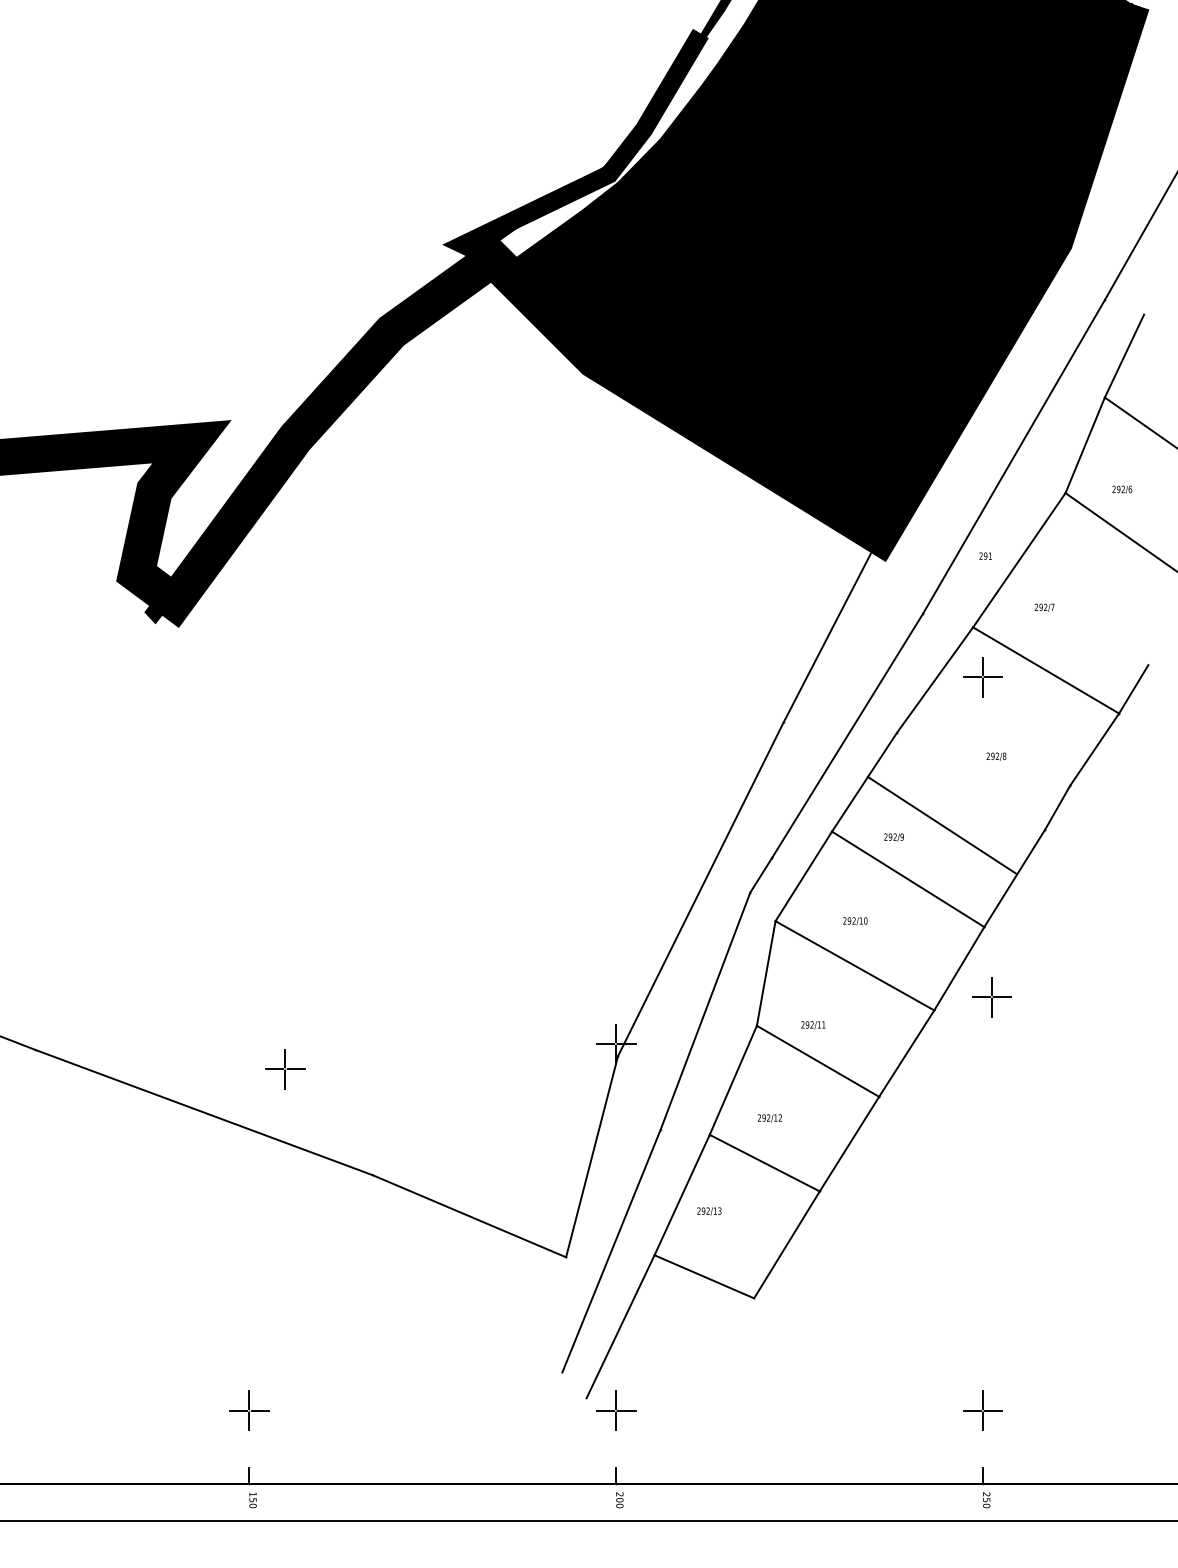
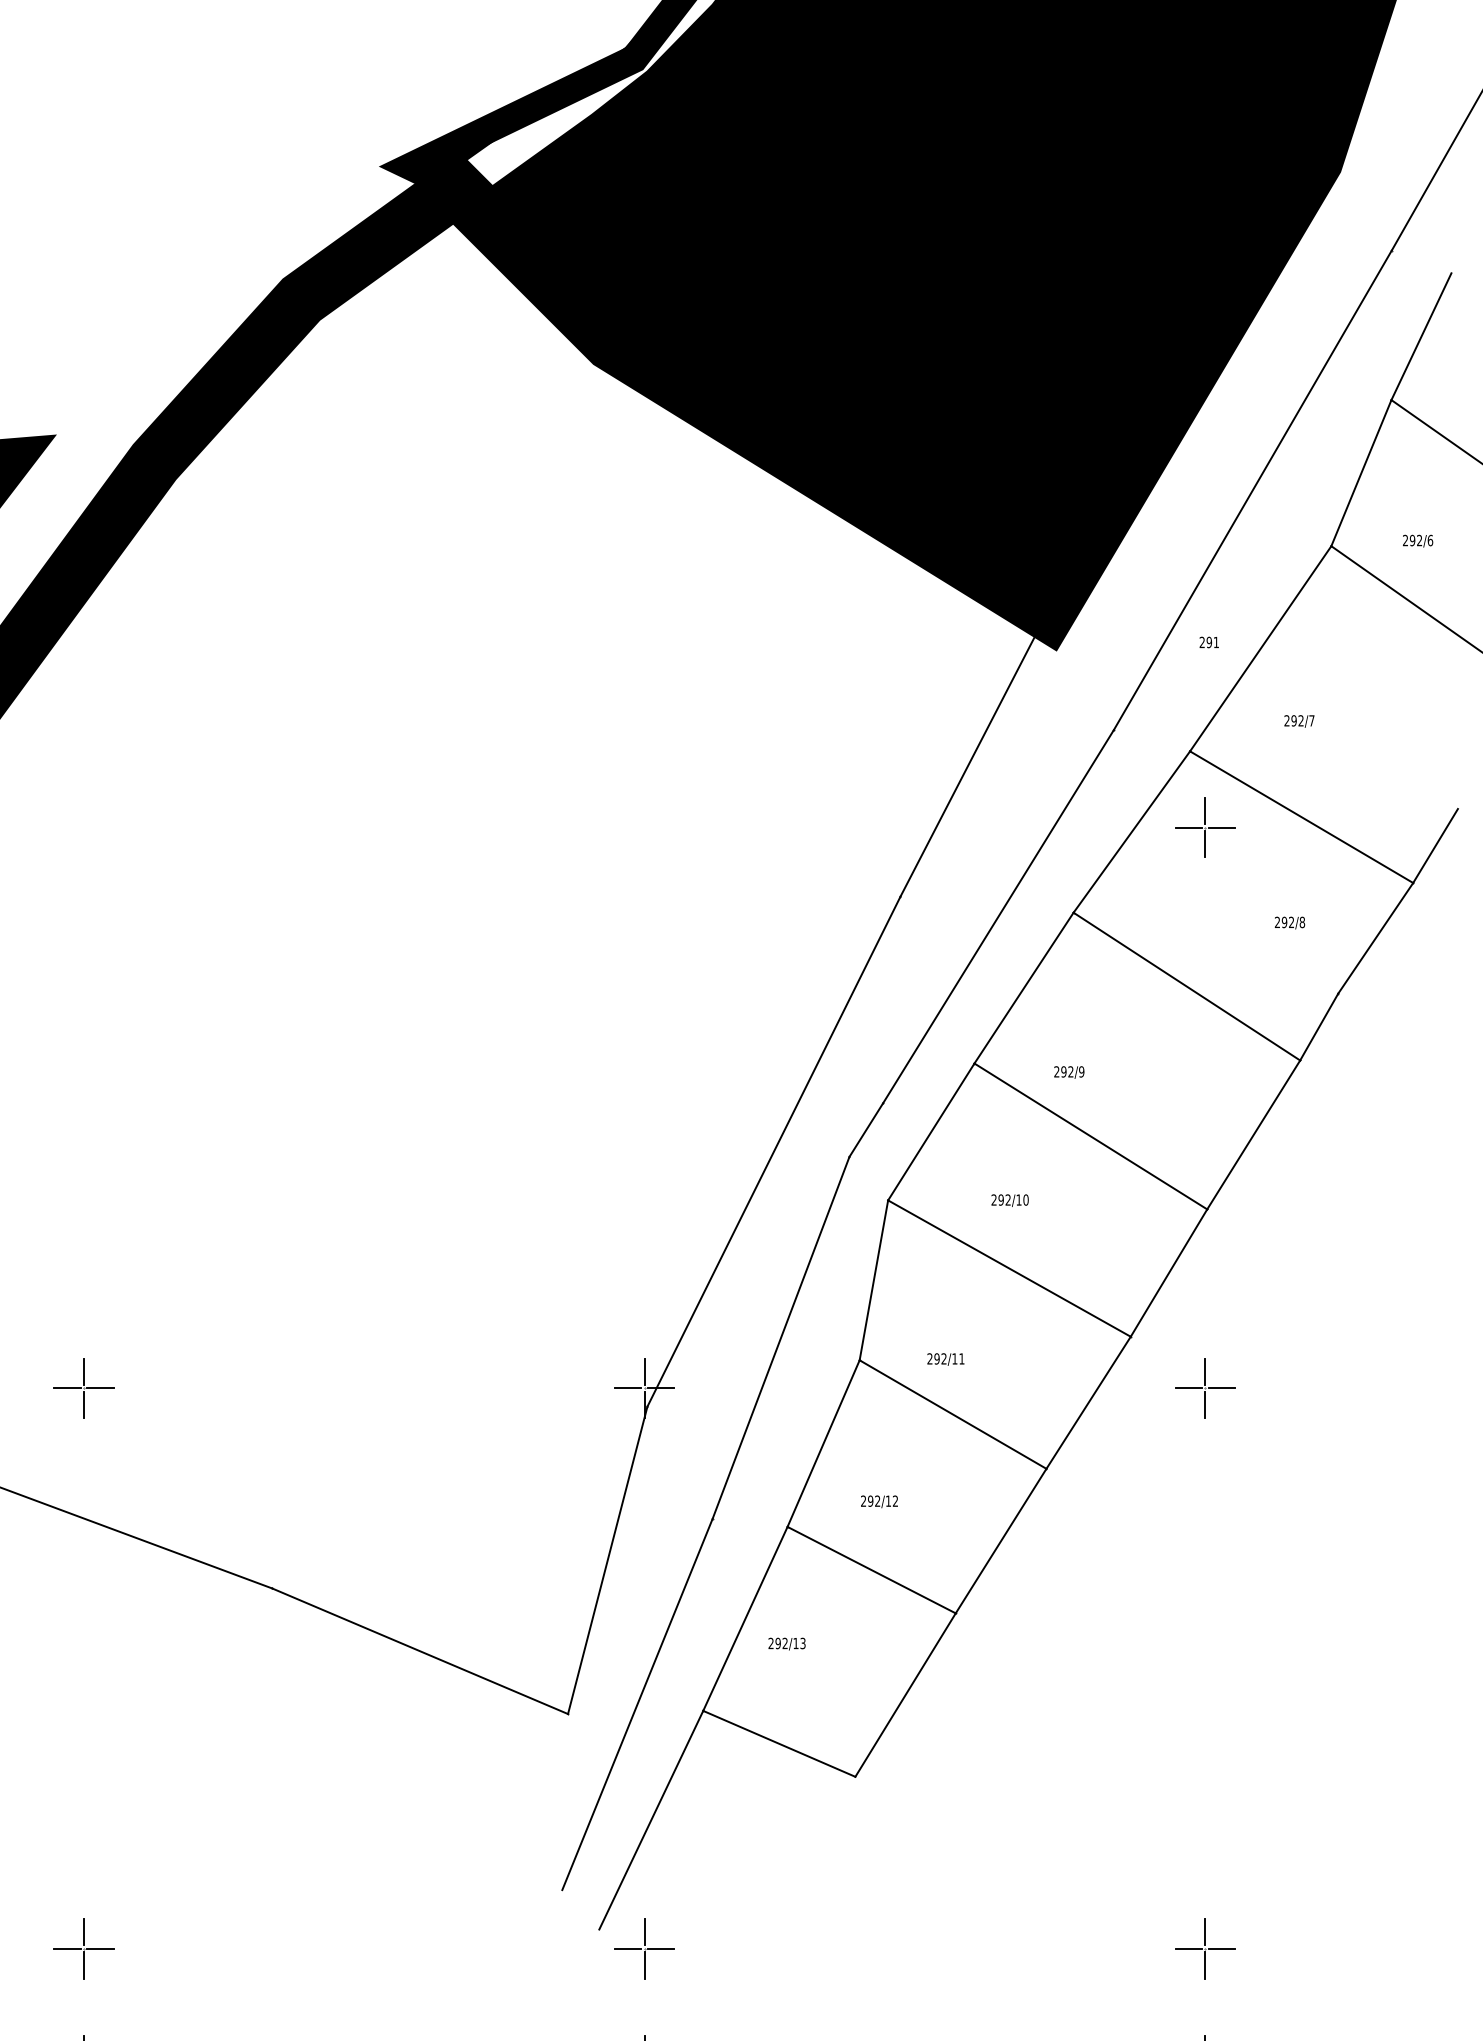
text: (996, 756) -> (1290, 922), moved
line: (941, 824) -> (1186, 985), moved
part: (991, 997) -> (1204, 1388), moved
part: (285, 1069) -> (84, 1388), moved

